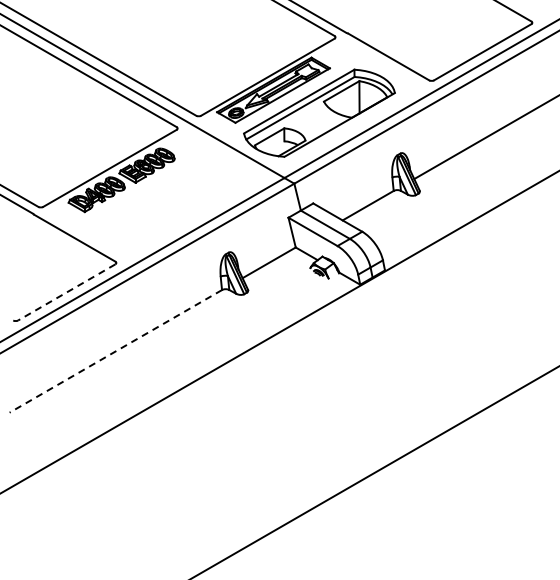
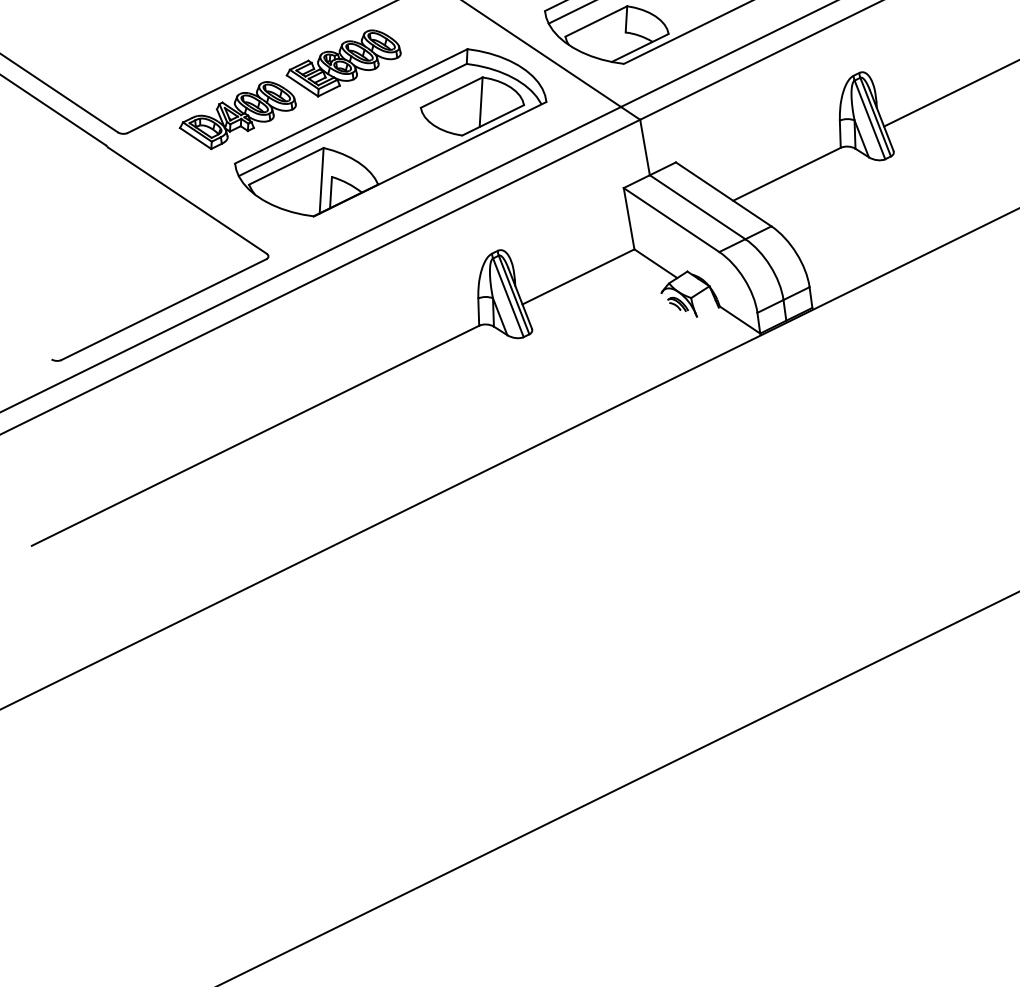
part: (171, 197) -> (389, 131), added
line: (66, 292) -> (163, 309), dashed -> solid
line: (115, 351) -> (254, 436), dashed -> solid

